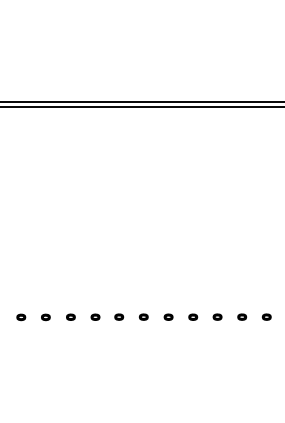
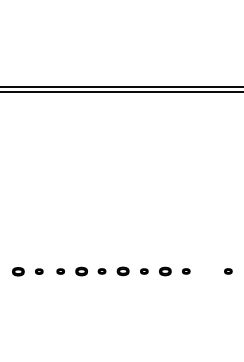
part: (20, 317) -> (17, 271), size x1.6
part: (95, 317) -> (81, 271), size x1.6
part: (143, 317) -> (122, 271), size x1.6
part: (193, 317) -> (165, 271), size x1.6
part: (242, 317) -> (207, 271), removed

